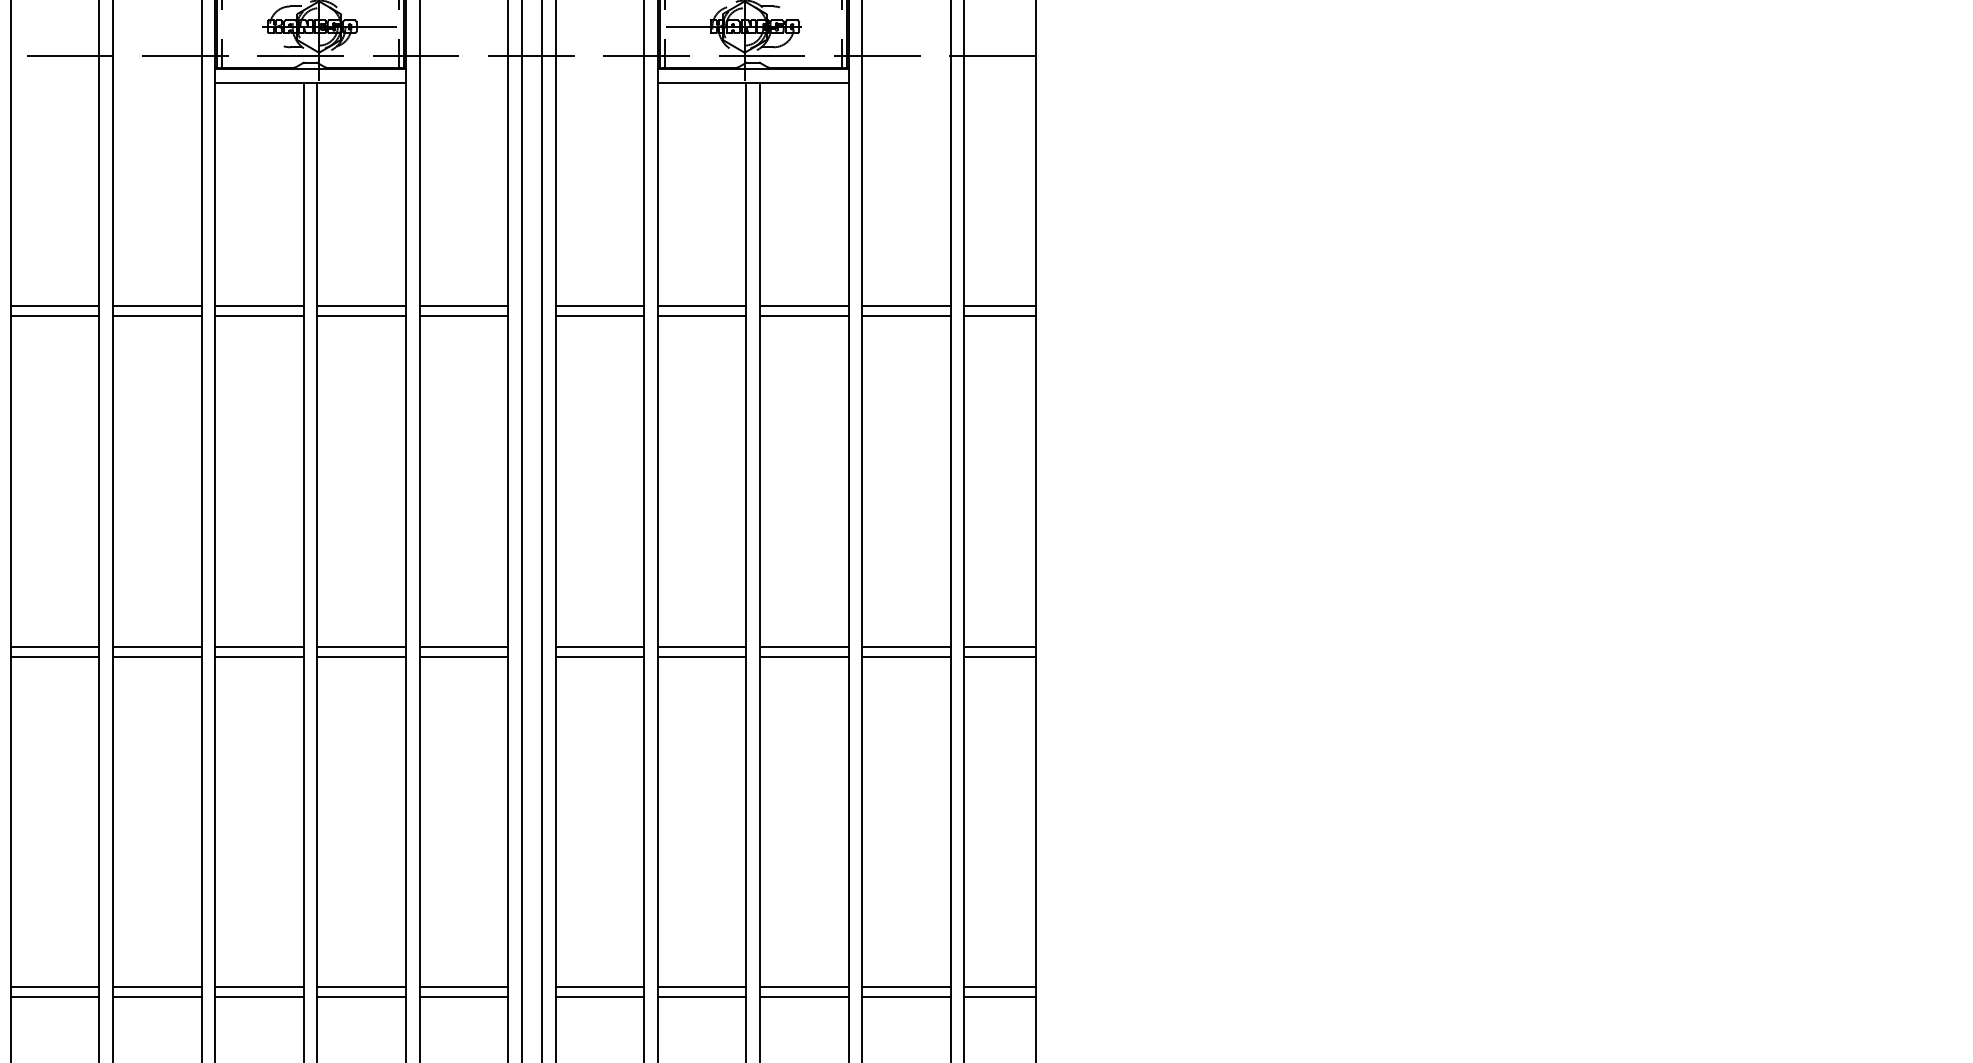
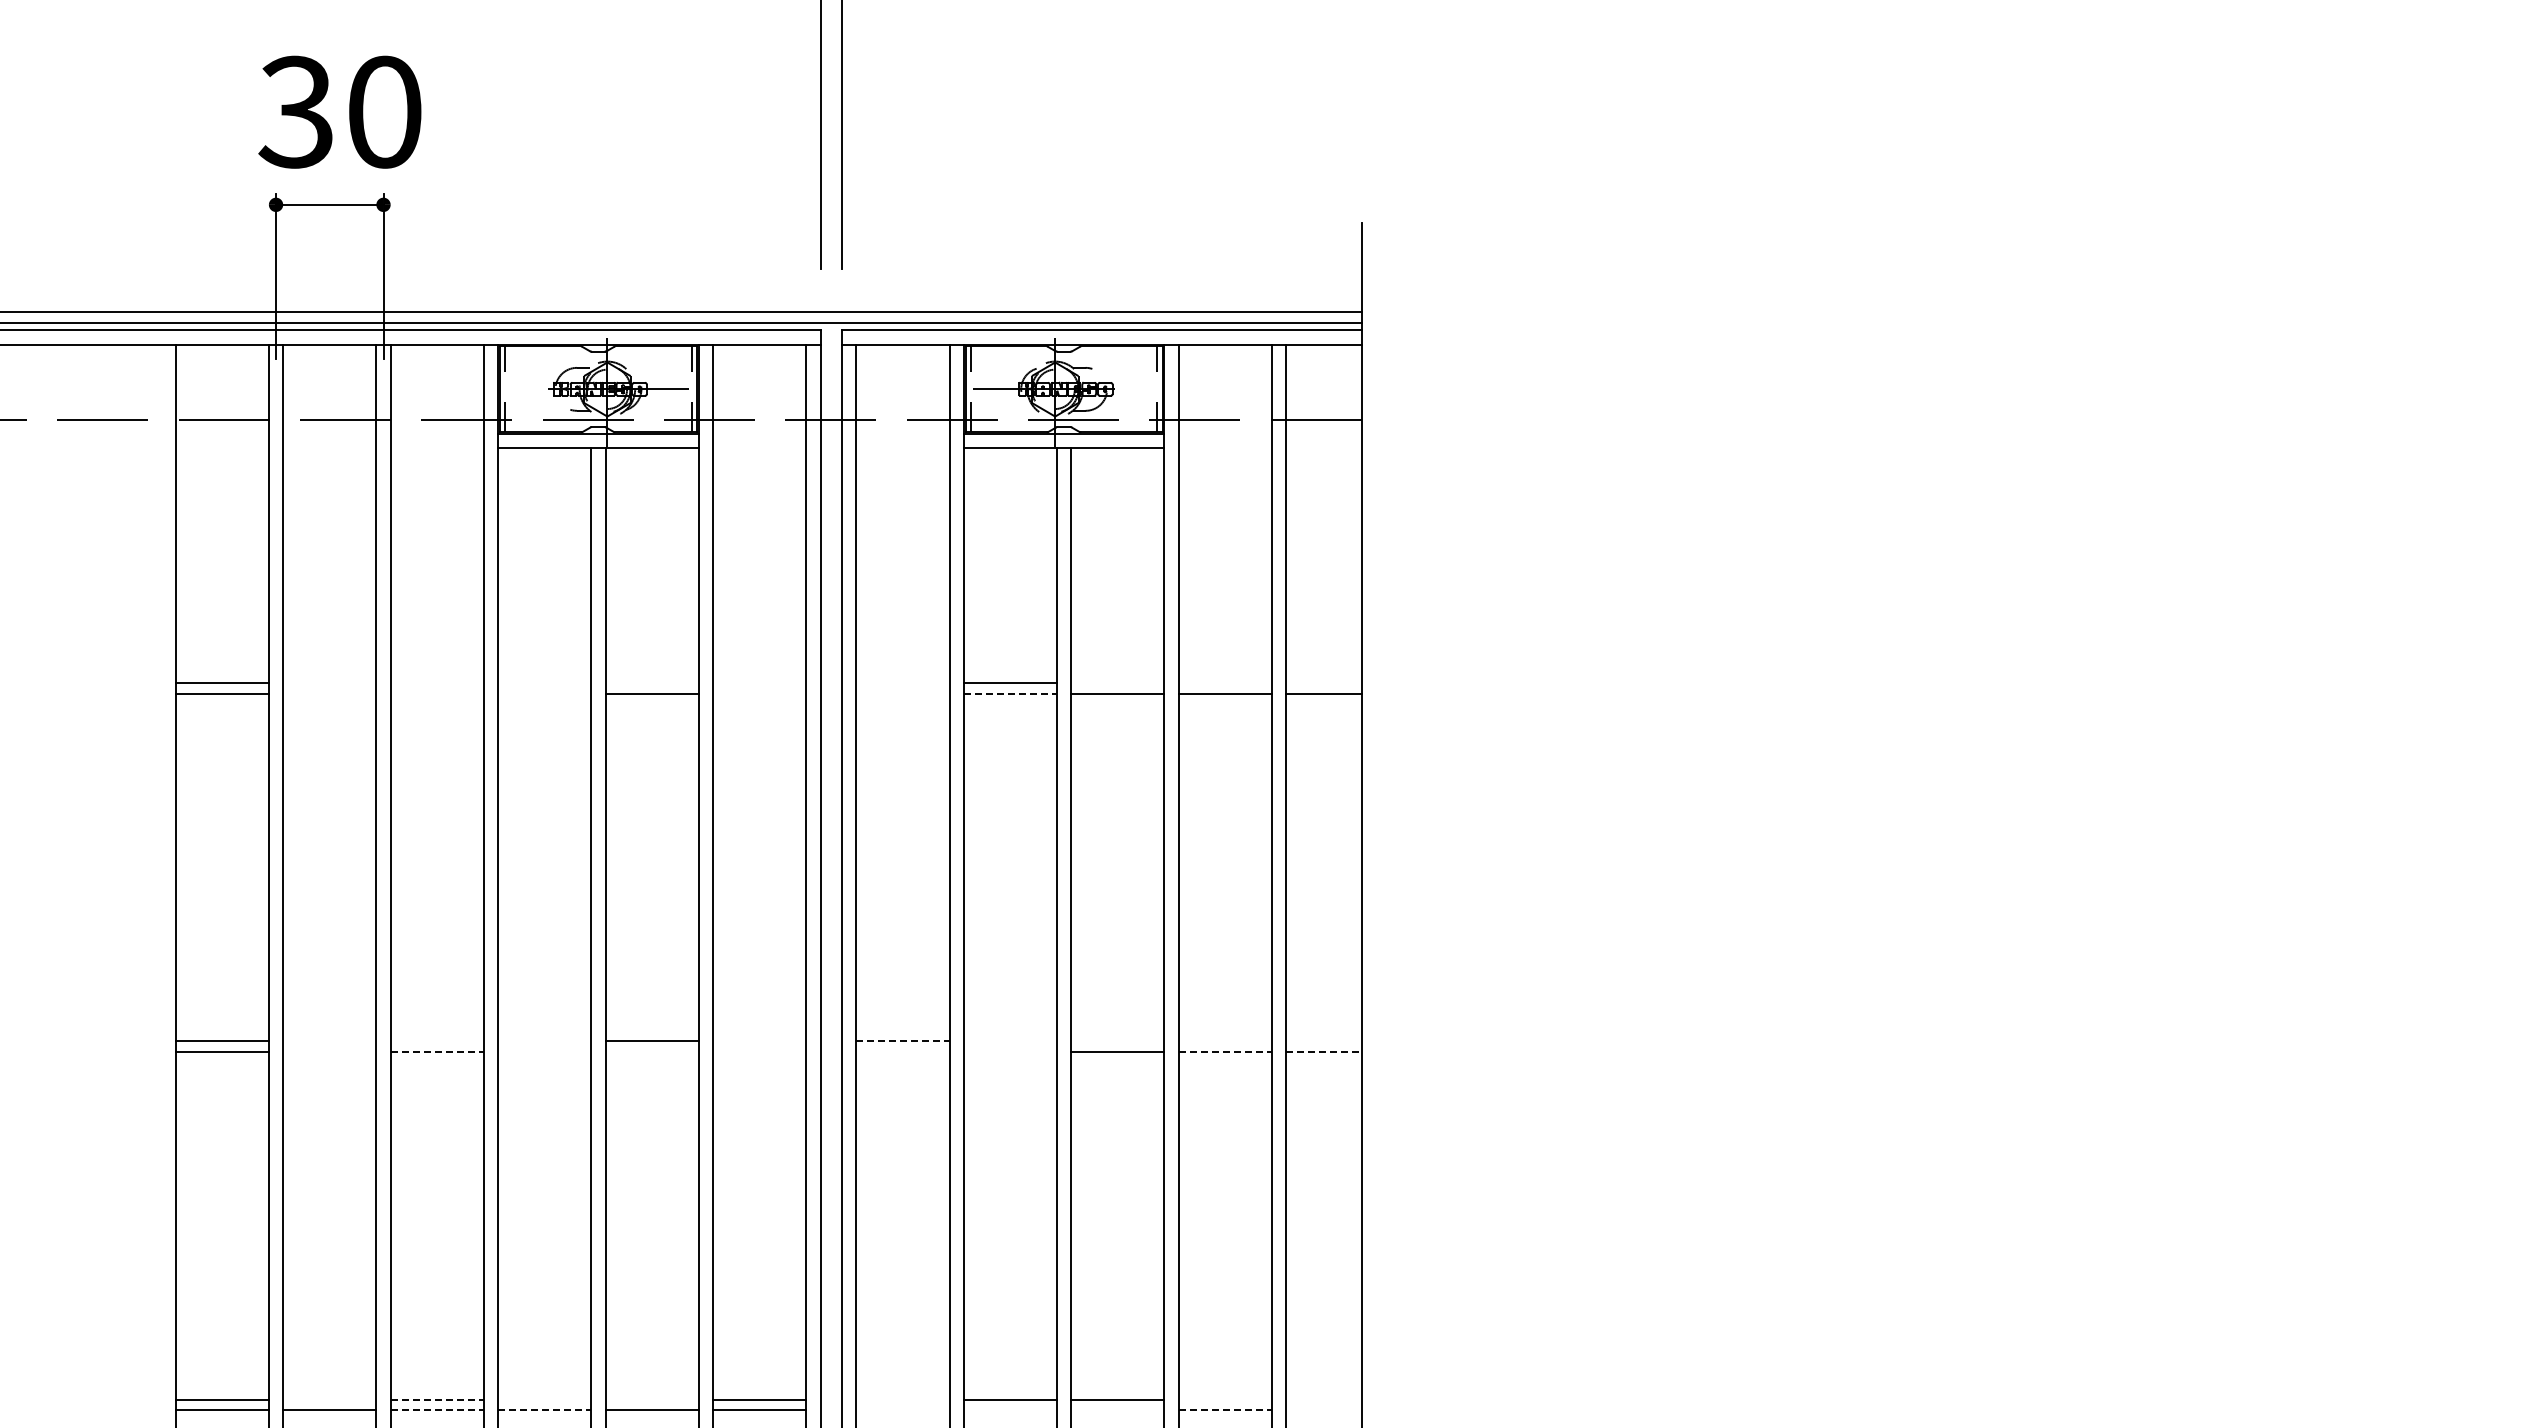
line: (54, 306) -> (329, 683), removed
line: (156, 306) -> (436, 683), removed
line: (259, 306) -> (544, 683), removed
line: (361, 306) -> (651, 683), removed
line: (463, 306) -> (759, 683), removed
line: (599, 306) -> (902, 683), removed
line: (803, 306) -> (1117, 683), removed
line: (905, 306) -> (1224, 683), removed
line: (999, 306) -> (1323, 683), removed
line: (54, 315) -> (329, 693), removed
line: (156, 315) -> (436, 693), removed
line: (259, 315) -> (544, 693), removed
line: (463, 315) -> (759, 693), removed
line: (599, 315) -> (902, 693), removed
line: (702, 315) -> (1010, 693), solid -> dashed
line: (54, 646) -> (329, 1041), removed
line: (156, 646) -> (436, 1041), removed
line: (259, 646) -> (544, 1041), removed
line: (463, 646) -> (759, 1041), removed
line: (599, 646) -> (902, 1041), solid -> dashed
line: (702, 646) -> (1010, 1041), removed
line: (803, 646) -> (1117, 1041), removed
line: (905, 646) -> (1224, 1041), removed
line: (999, 646) -> (1323, 1041), removed
line: (54, 657) -> (329, 1052), removed
line: (157, 657) -> (437, 1052), solid -> dashed
line: (259, 657) -> (544, 1052), removed
line: (361, 657) -> (651, 1052), removed
line: (463, 657) -> (759, 1052), removed
line: (599, 657) -> (902, 1052), removed
line: (702, 657) -> (1010, 1052), removed
line: (906, 657) -> (1225, 1052), solid -> dashed
line: (999, 657) -> (1323, 1052), solid -> dashed
line: (54, 987) -> (329, 1399), removed
line: (157, 987) -> (437, 1399), solid -> dashed
line: (259, 987) -> (544, 1399), removed
line: (361, 987) -> (651, 1399), removed
line: (599, 987) -> (902, 1399), removed
line: (905, 987) -> (1224, 1399), removed
line: (999, 987) -> (1323, 1399), removed
line: (157, 997) -> (437, 1410), solid -> dashed
line: (259, 997) -> (544, 1410), solid -> dashed
line: (599, 997) -> (902, 1410), removed
line: (702, 997) -> (1010, 1410), removed
line: (803, 997) -> (1117, 1410), removed
line: (906, 997) -> (1225, 1410), solid -> dashed
line: (999, 997) -> (1323, 1410), removed

